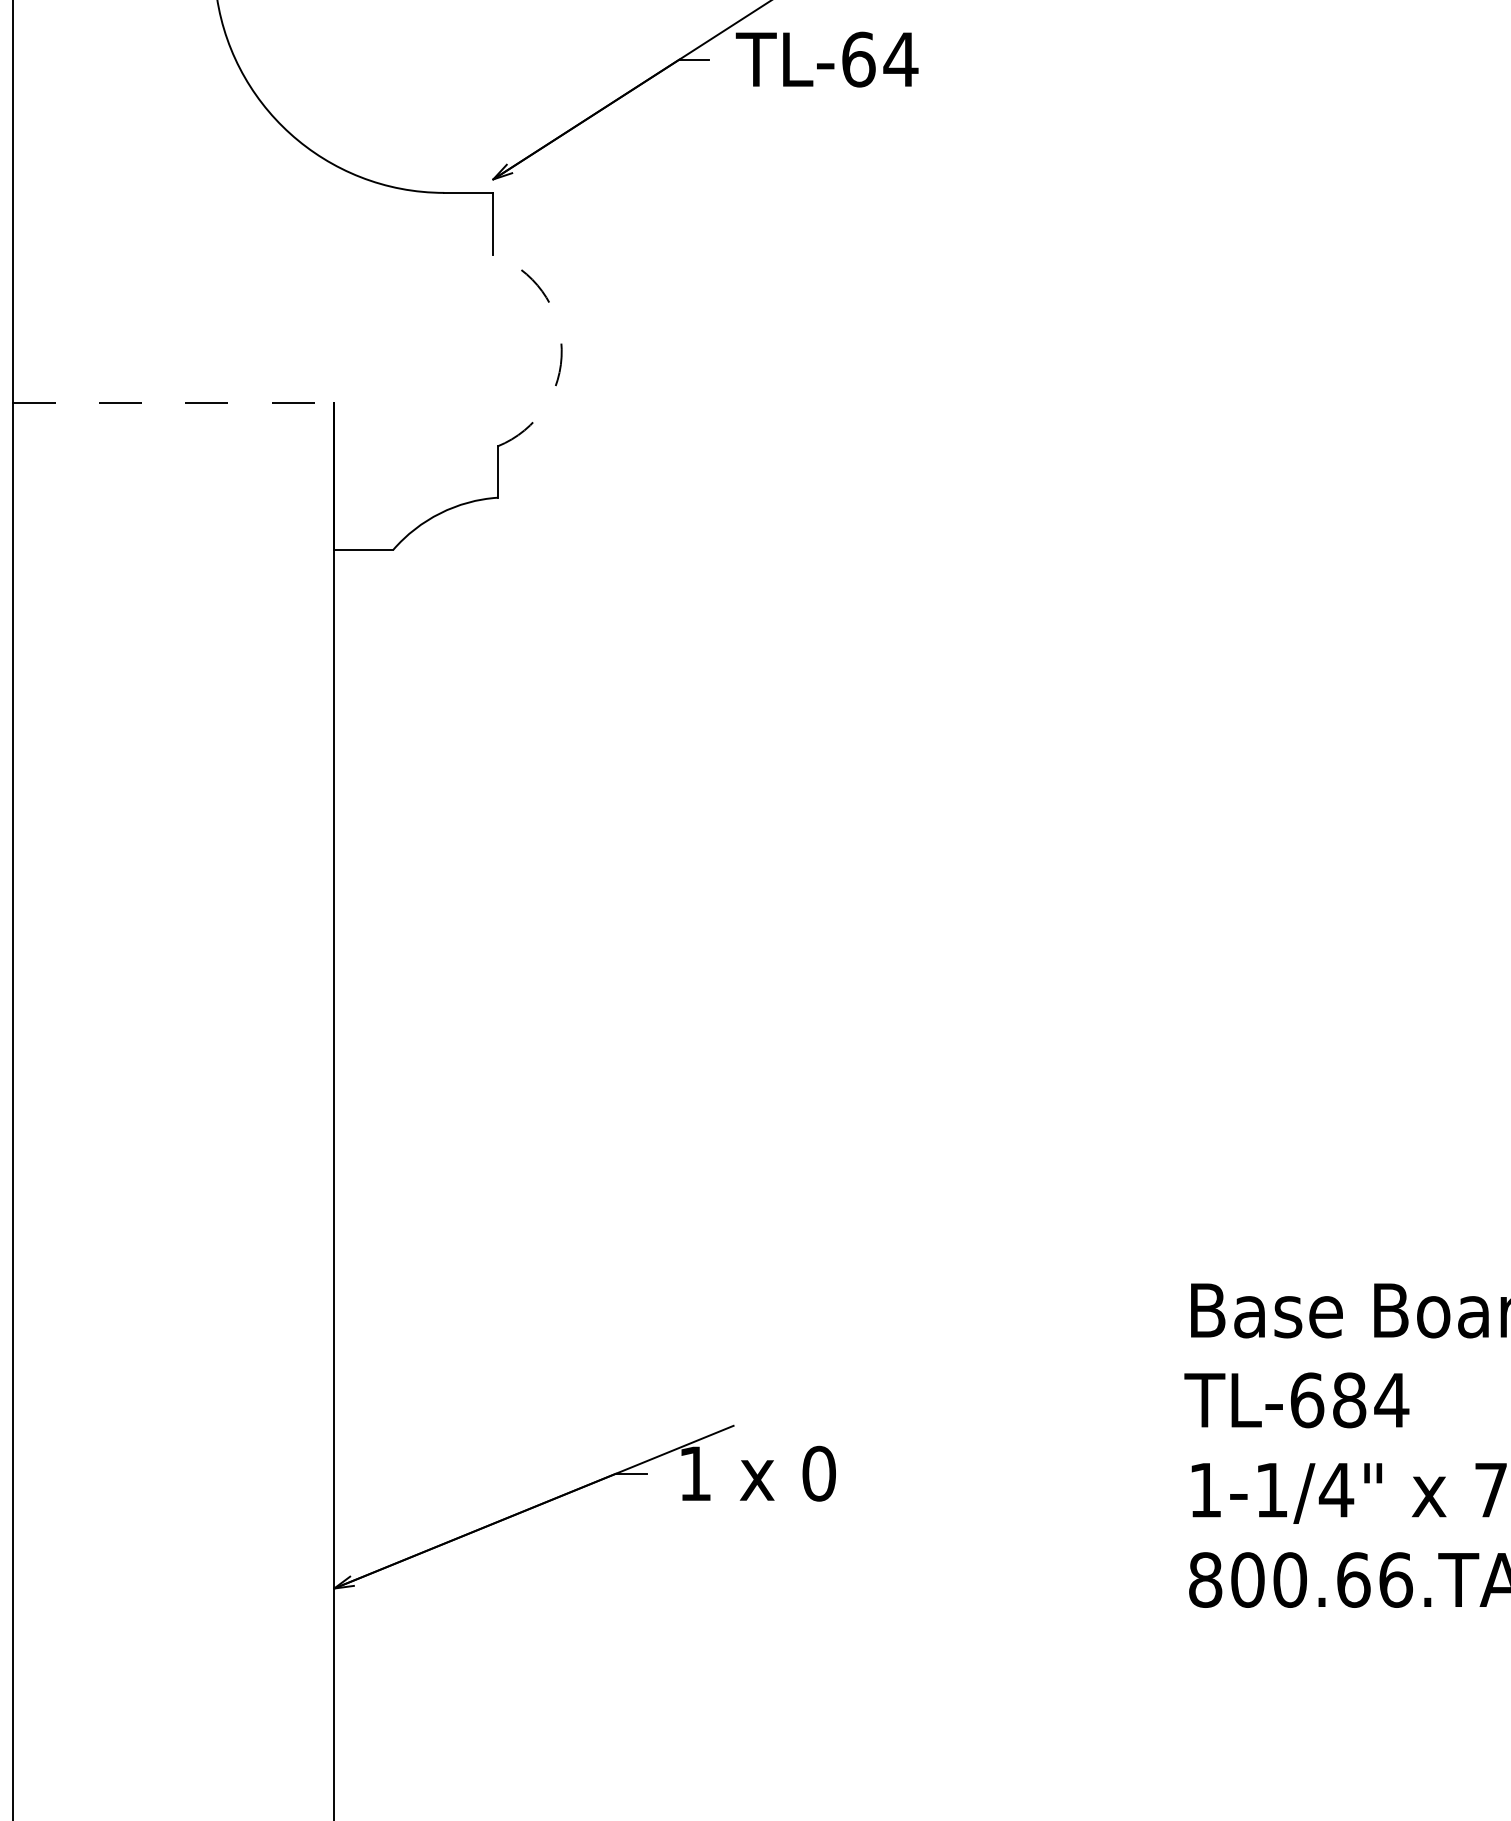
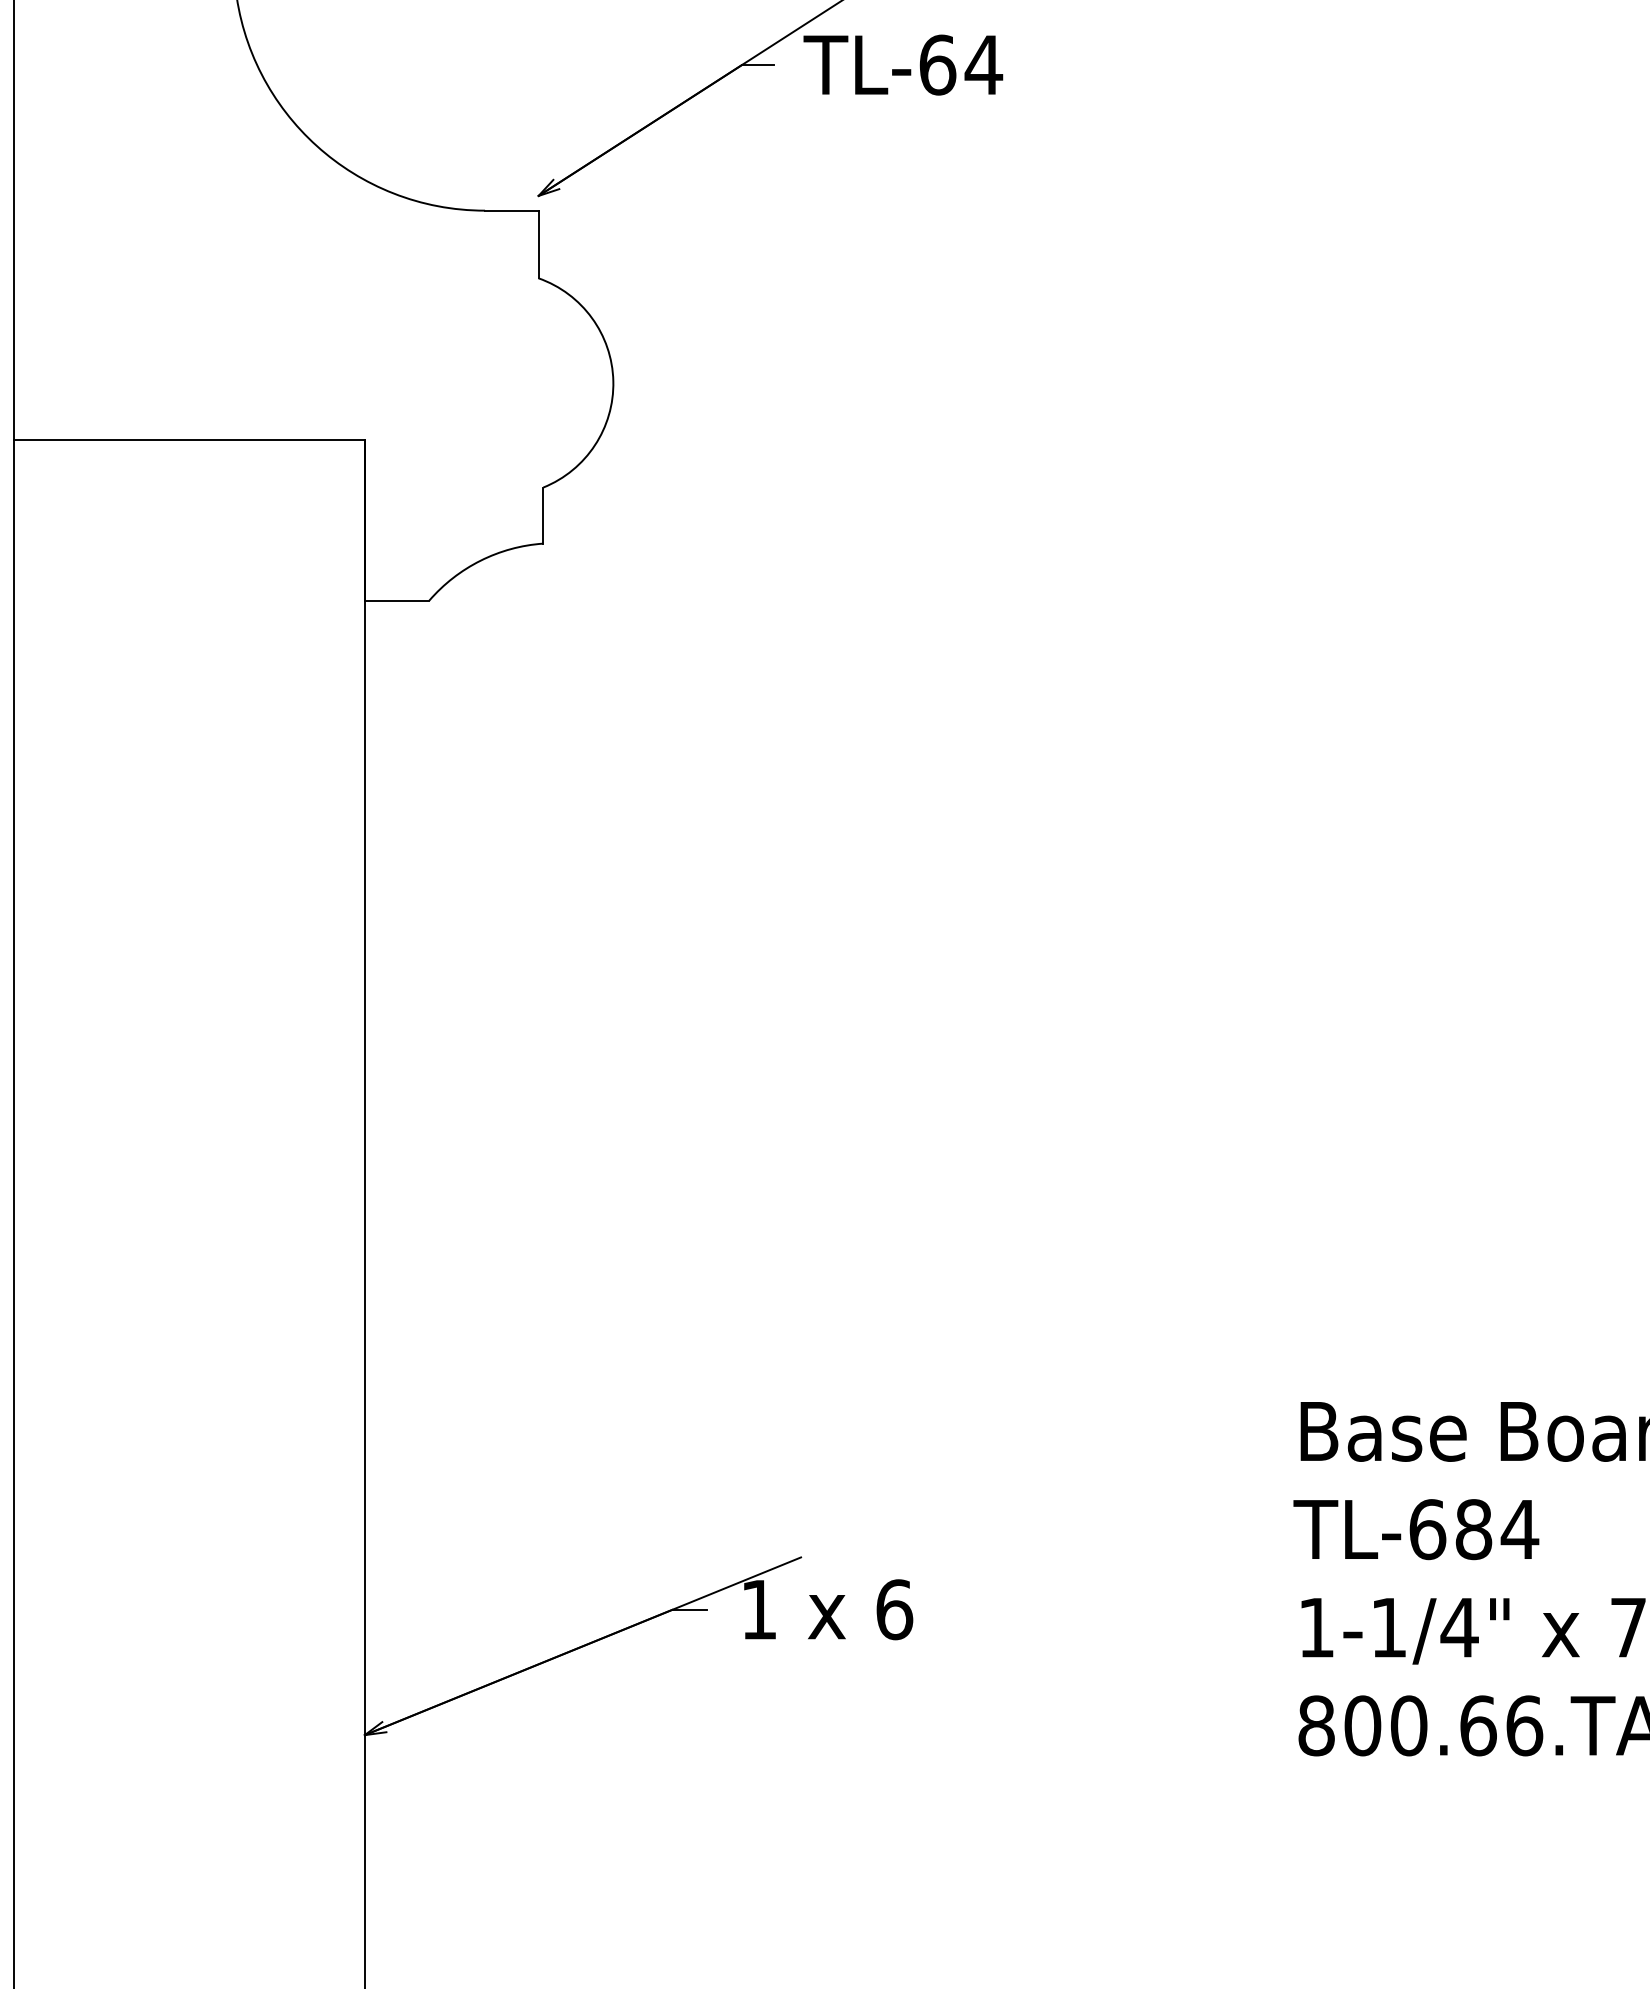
arc: (561, 349) -> (613, 381), dashed -> solid
line: (173, 402) -> (189, 439), dashed -> solid
text: (819, 1473) -> (894, 1609), 0 -> 6

